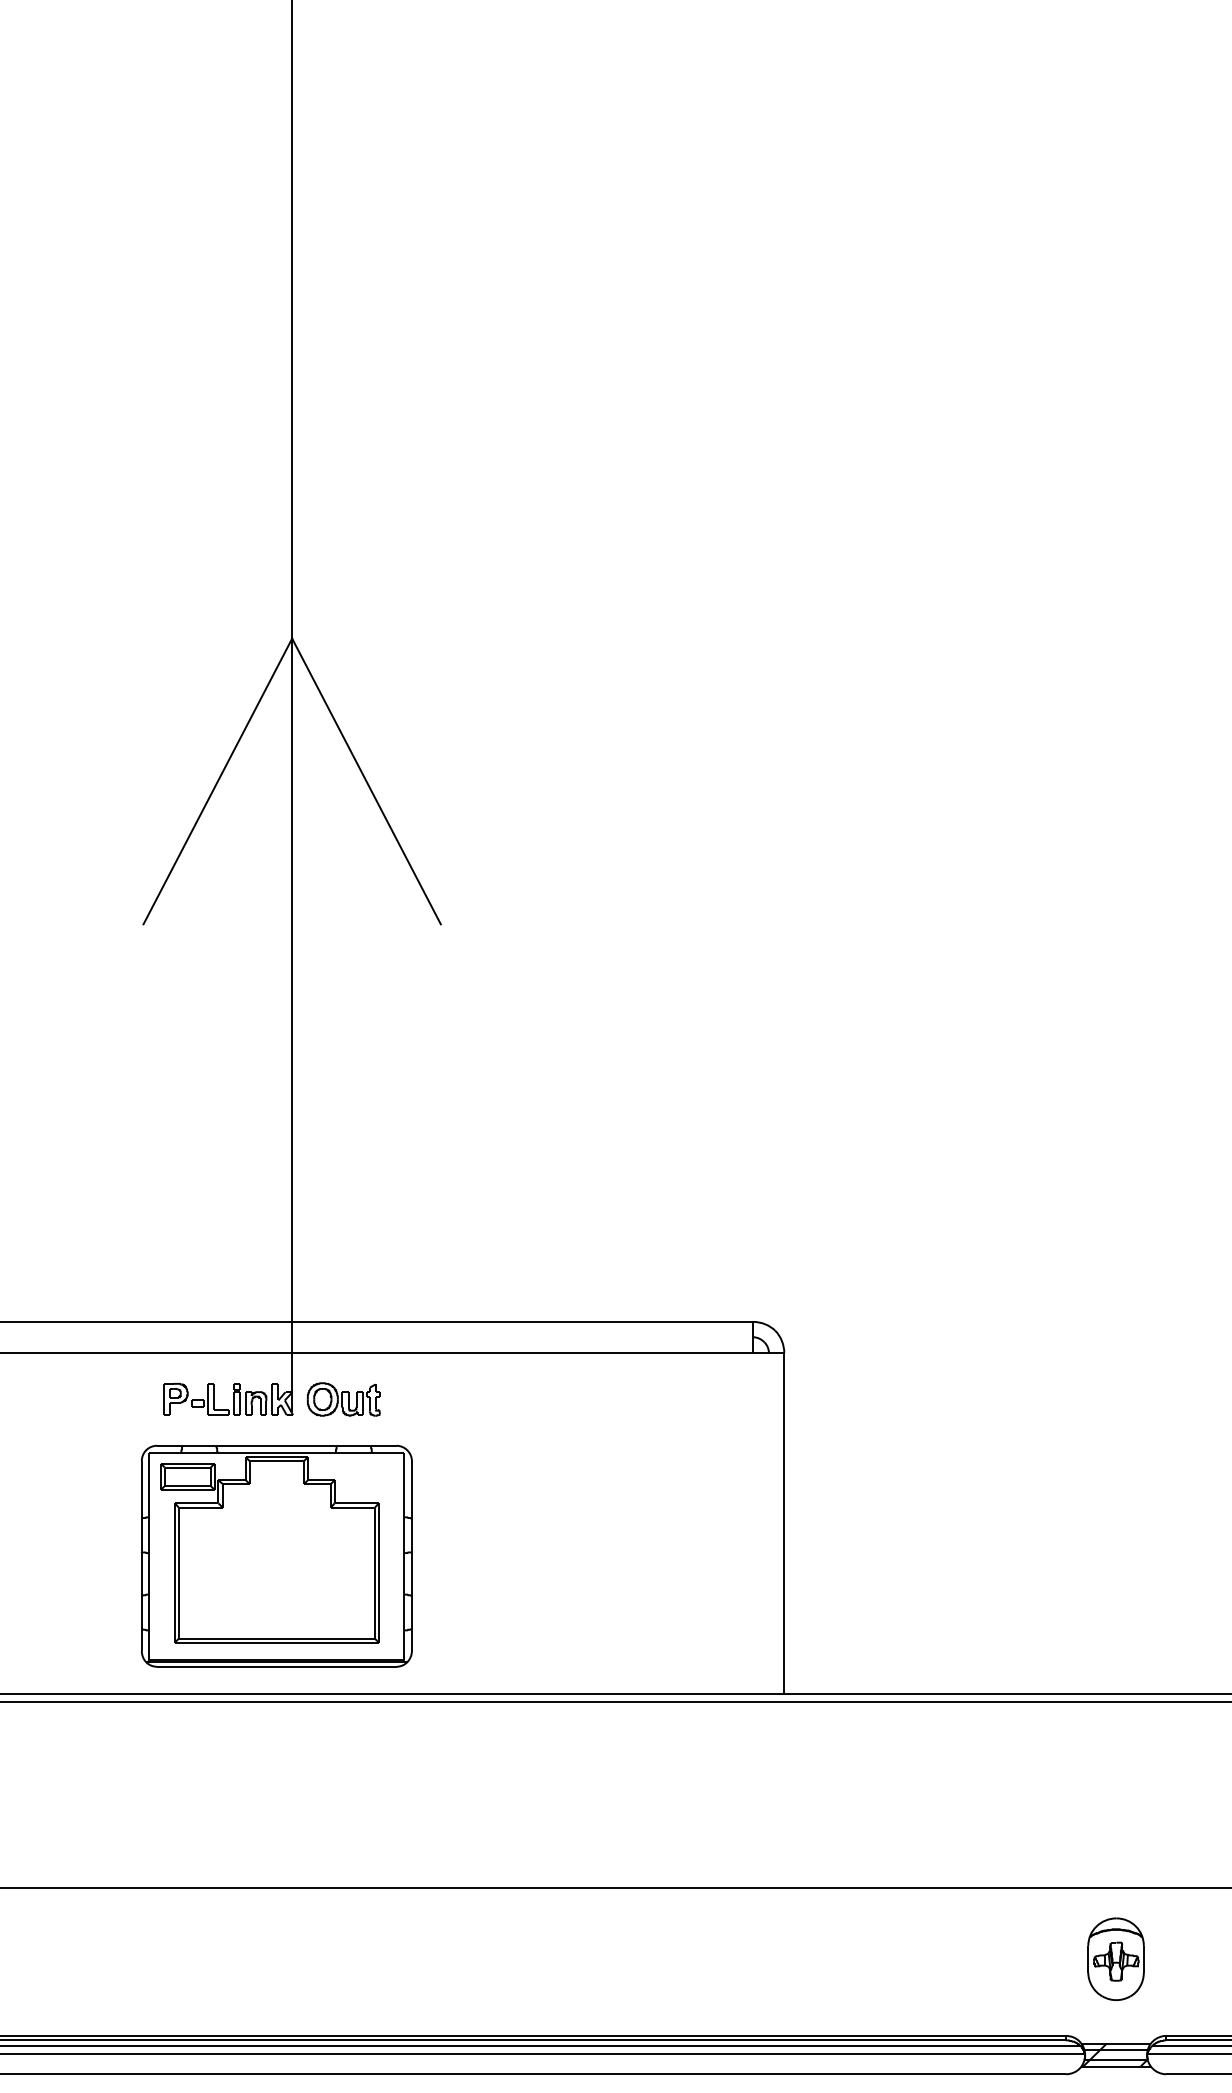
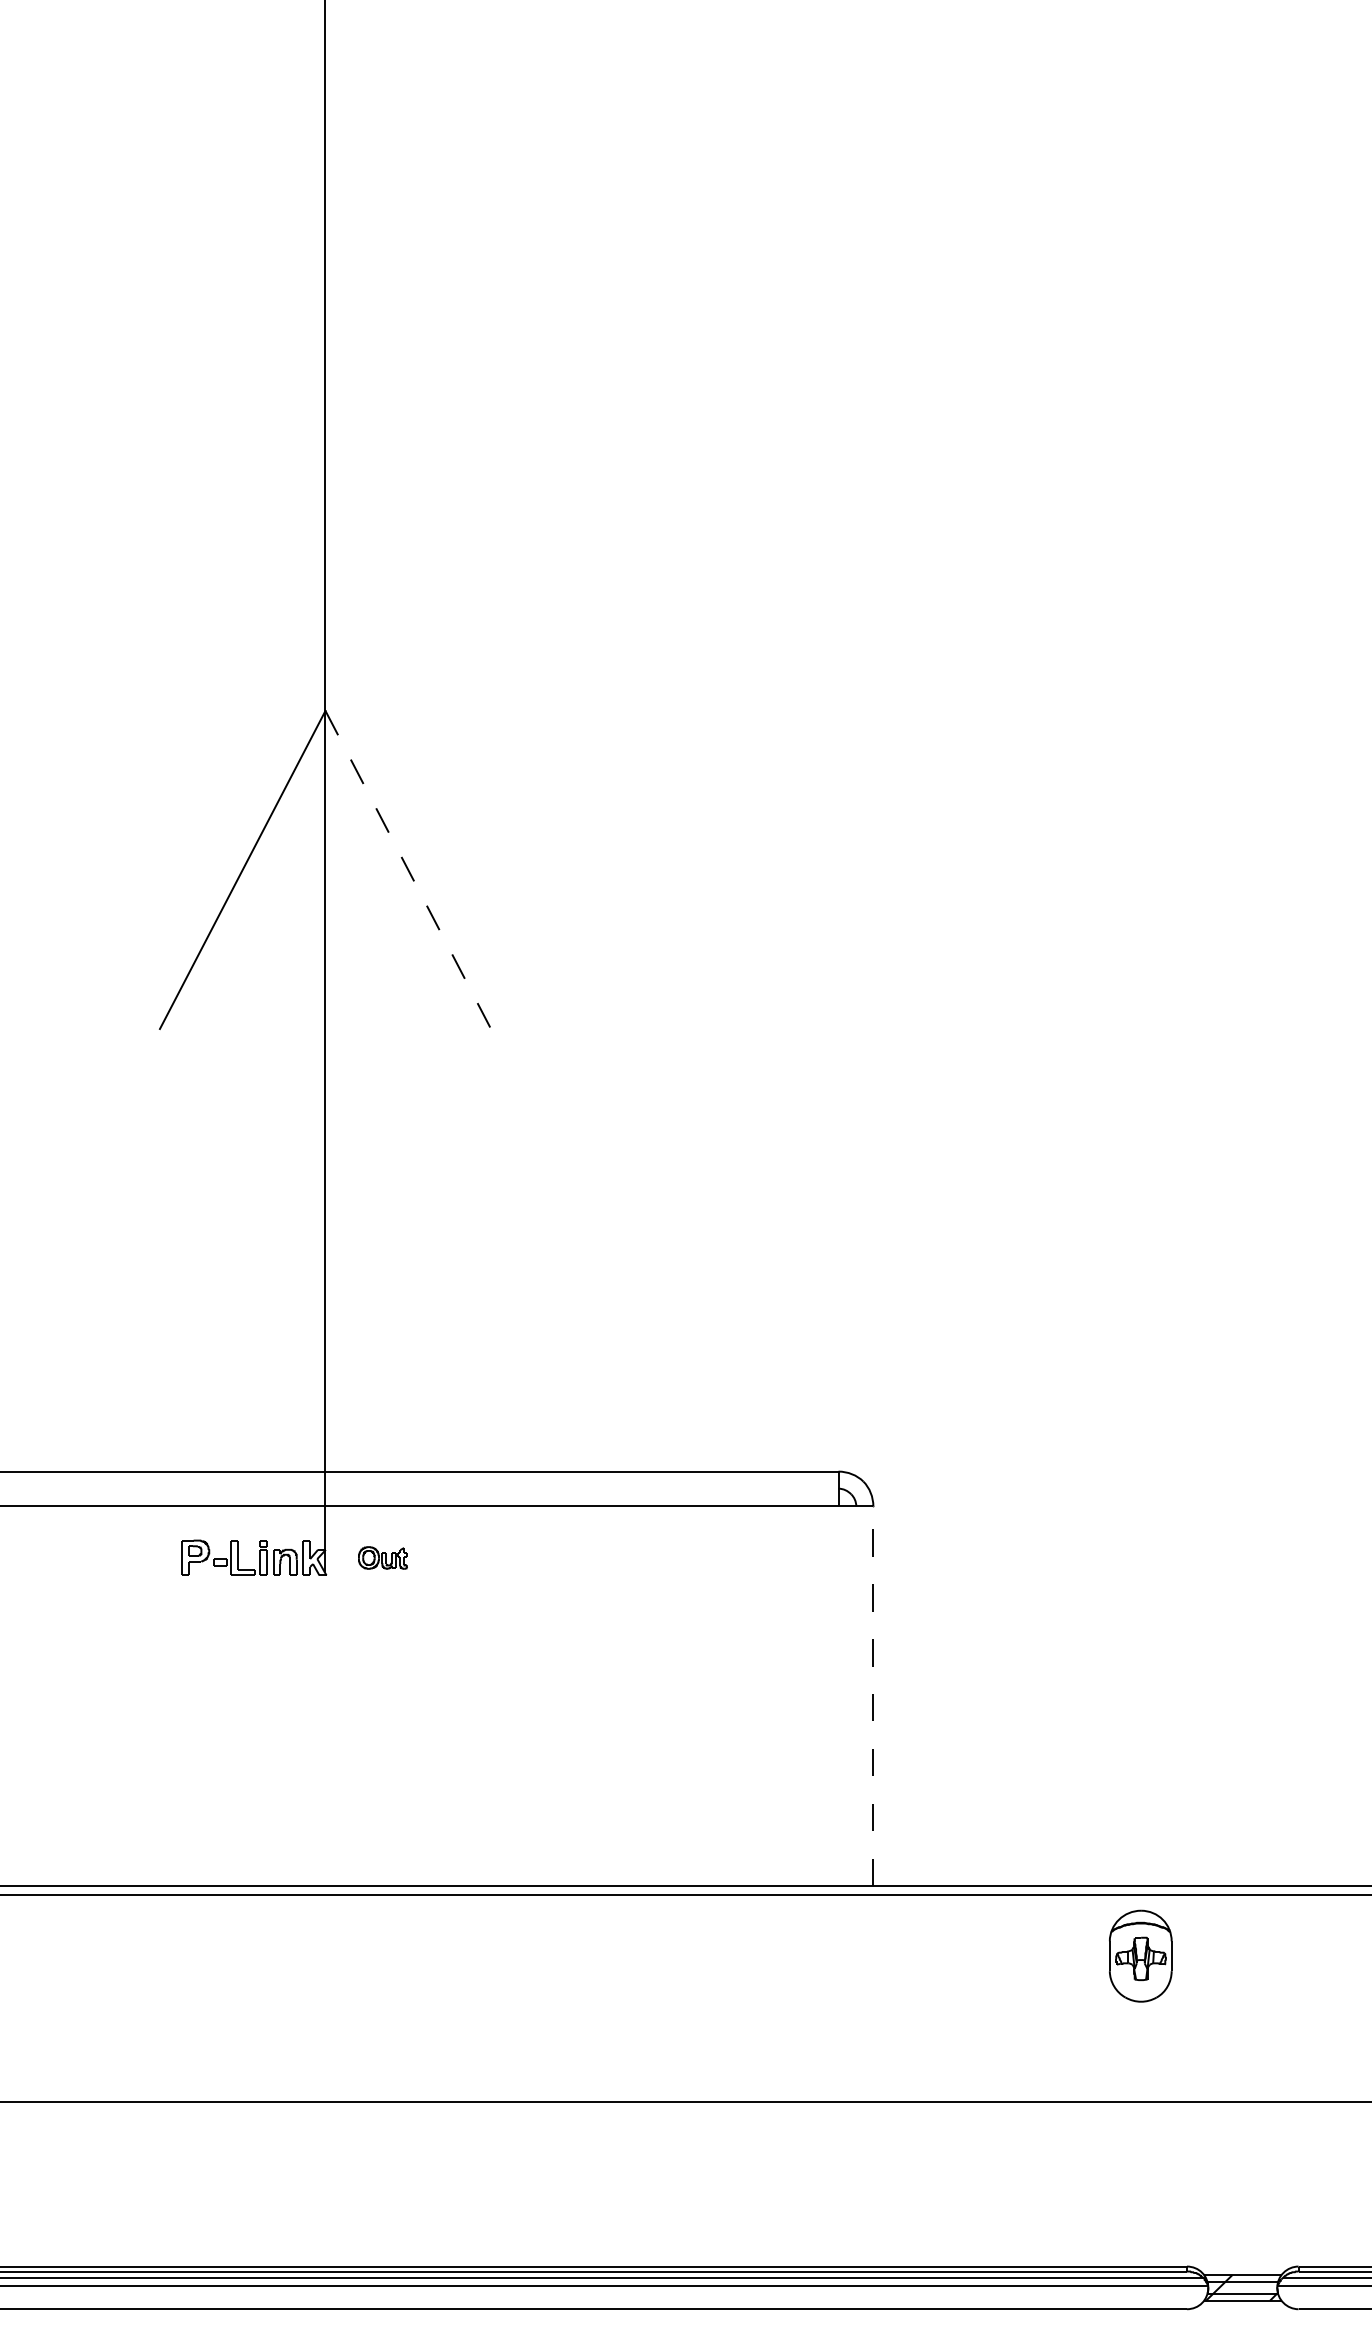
line: (366, 781) -> (408, 870), solid -> dashed
part: (343, 1399) -> (382, 1557), size x0.6
line: (784, 1522) -> (873, 1695), solid -> dashed
part: (276, 1556) -> (308, 1732), removed
part: (1115, 1958) -> (1140, 1955), moved

